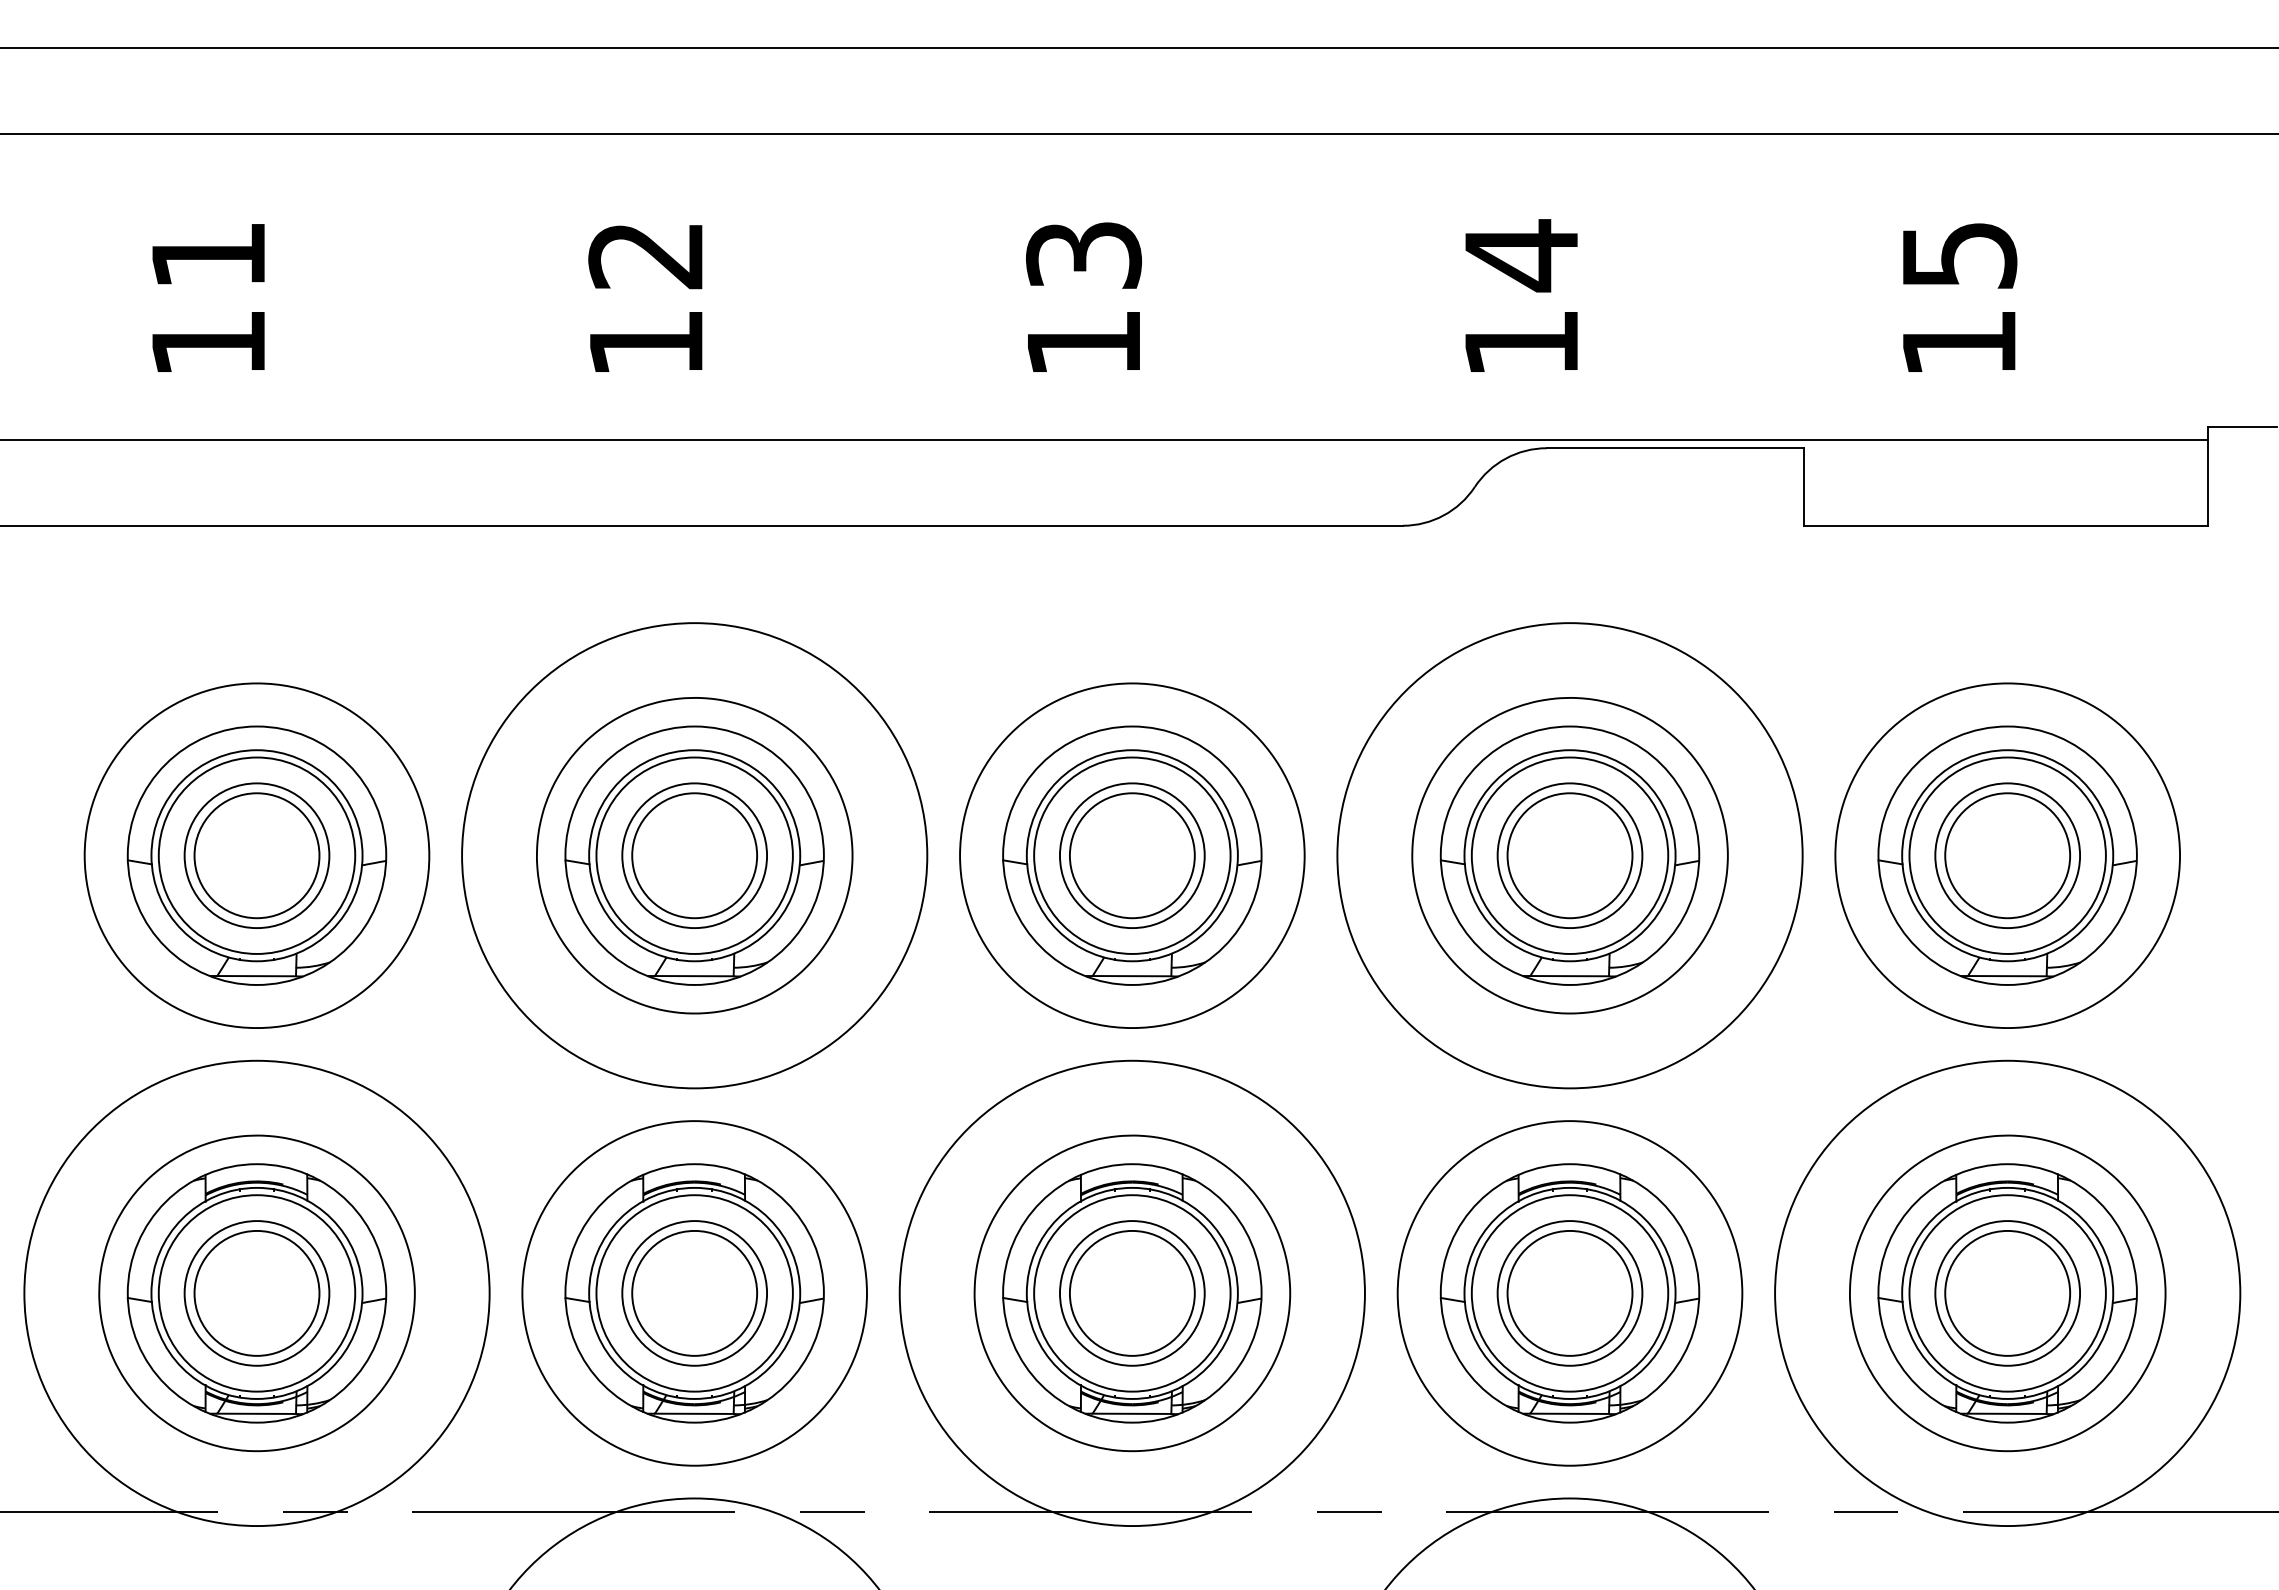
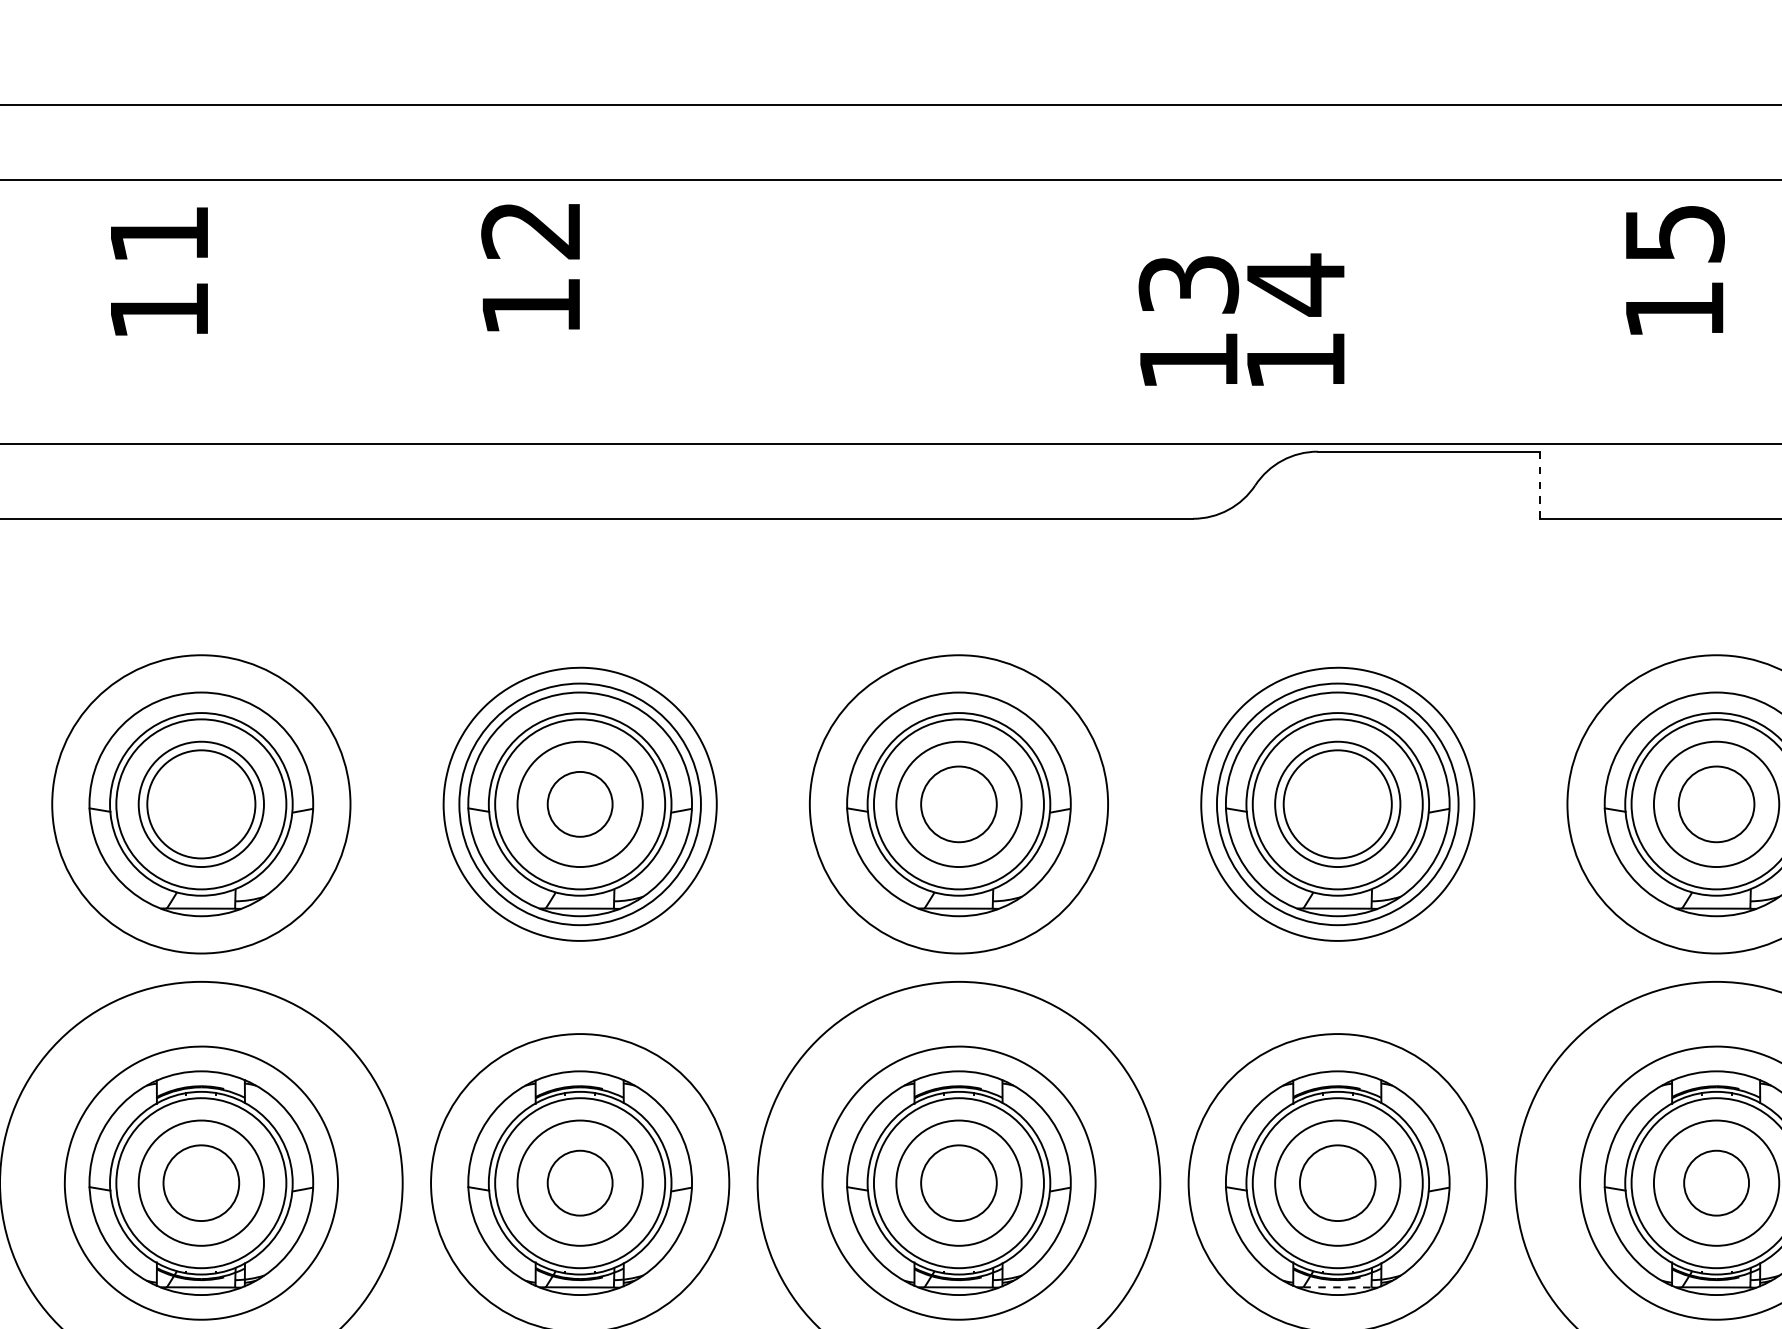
text: (1083, 296) -> (1188, 320), moved
text: (208, 297) -> (159, 271), moved
text: (1960, 297) -> (1675, 270), moved
text: (645, 298) -> (530, 267), moved
line: (1803, 487) -> (1539, 485), solid -> dashed
circle: (694, 855) -> (580, 804), size x0.6
circle: (694, 855) -> (580, 804), size x0.6
circle: (1131, 855) -> (958, 804), size x0.7
circle: (1569, 855) -> (1337, 804), size x0.6
circle: (2007, 855) -> (1716, 804), size x0.7
circle: (256, 1292) -> (200, 1182), size x0.7
circle: (694, 1292) -> (580, 1182), size x0.6
circle: (1131, 1292) -> (958, 1182), size x0.7
circle: (1569, 1292) -> (1337, 1182), size x0.7
circle: (2007, 1292) -> (1716, 1182), size x0.6
line: (1570, 1413) -> (1338, 1287), solid -> dashed

